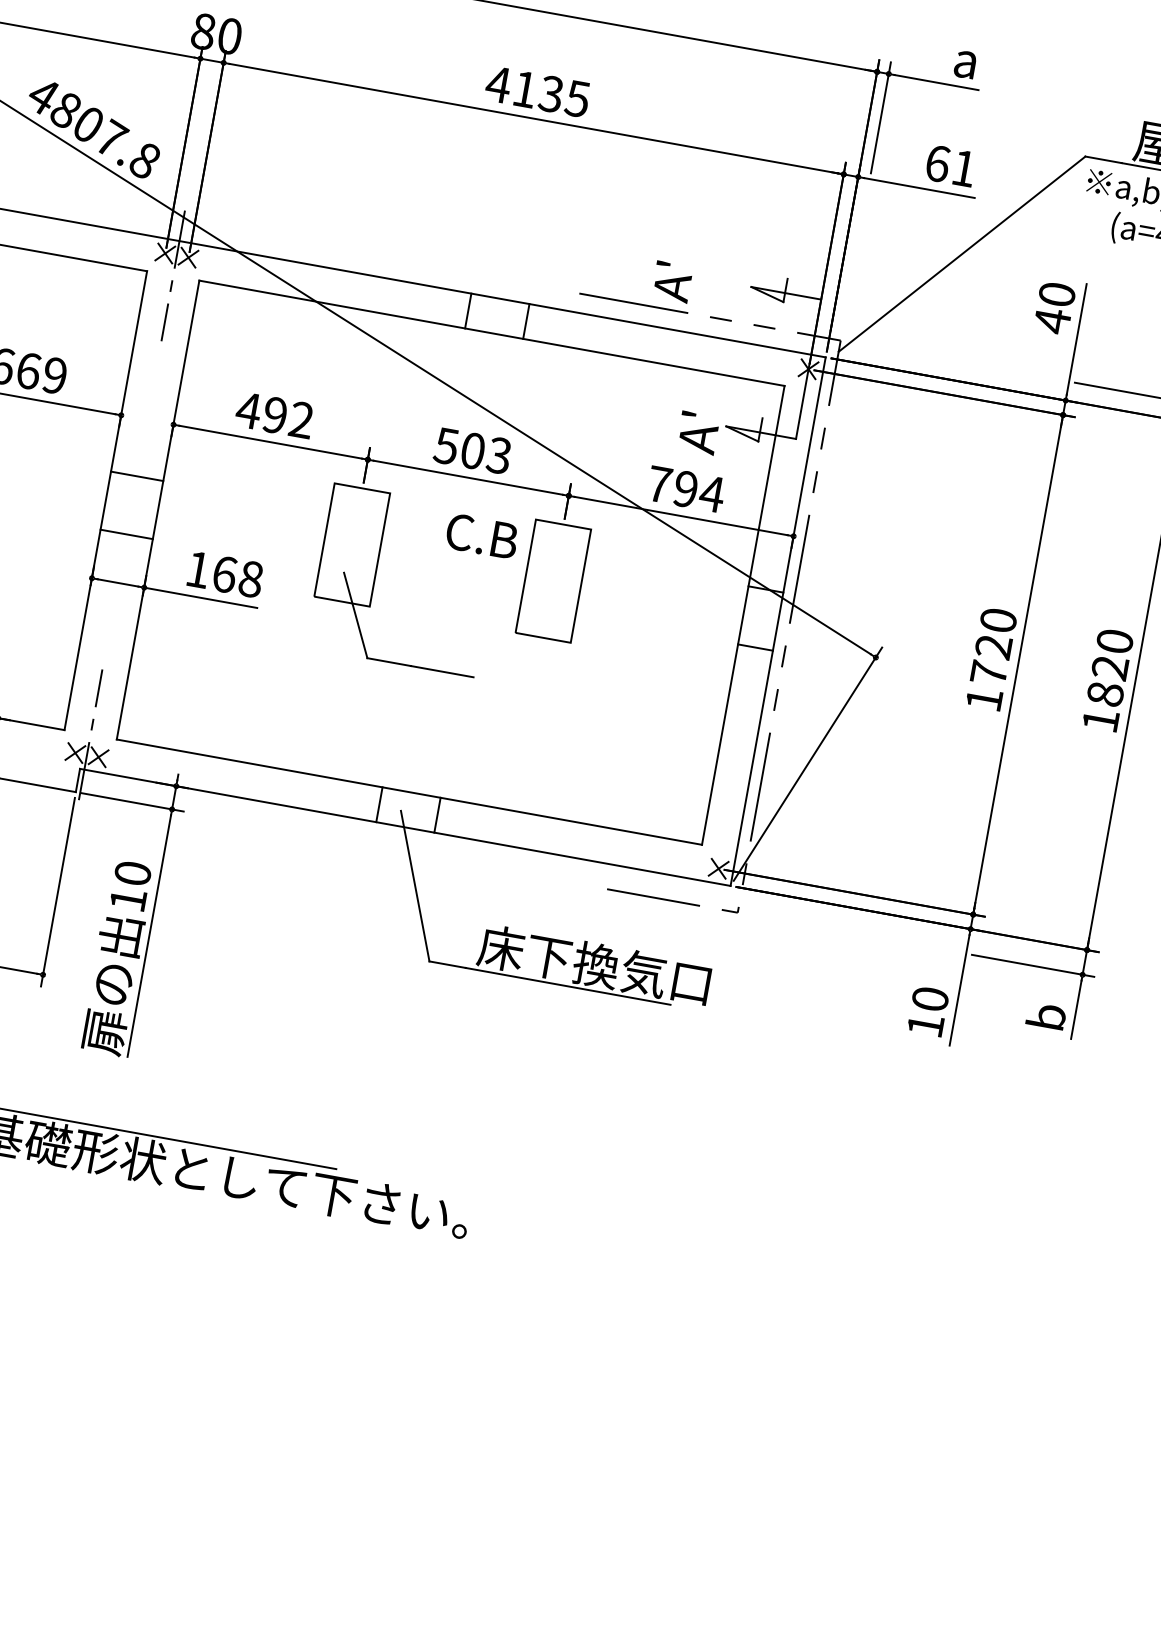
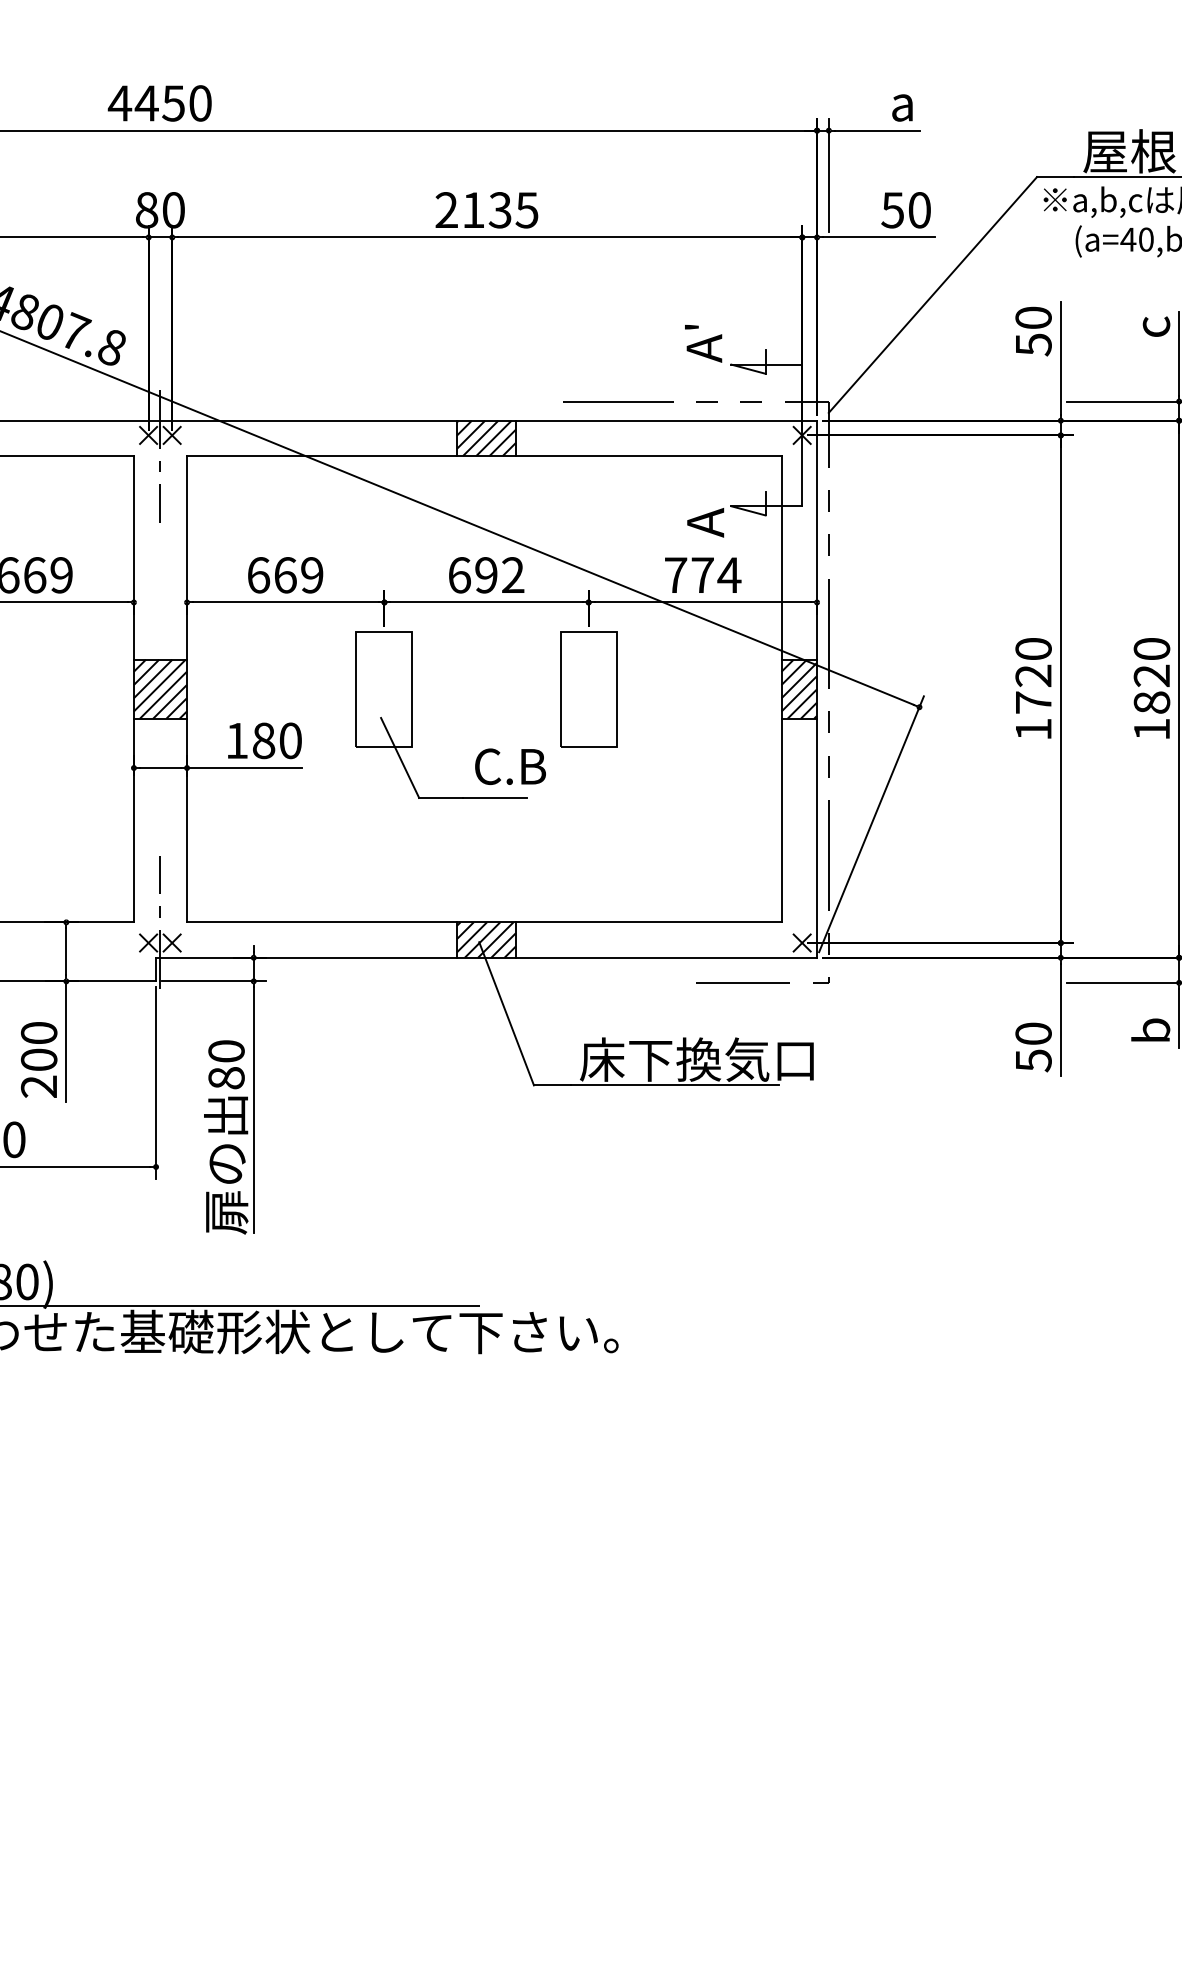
text: (498, 83) -> (446, 209), 4135 -> 2135
text: (950, 166) -> (905, 210), 61 -> 50
text: (672, 281) -> (703, 343), moved
hatch: (496, 316) -> (485, 438), added
text: (1052, 320) -> (1033, 344), 40 -> 50
text: (689, 413) -> (692, 500), A' -> A
text: (274, 415) -> (284, 575), 492 -> 669
text: (473, 451) -> (486, 575), 503 -> 692
text: (685, 489) -> (702, 575), 794 -> 774
hatch: (131, 504) -> (159, 688), added
text: (482, 536) -> (510, 766), moved
text: (238, 576) -> (277, 740), 168 -> 180
hatch: (760, 617) -> (798, 688), added
hatch: (407, 809) -> (485, 939), added
text: (128, 900) -> (226, 1078), 10 -> 80
text: (925, 1025) -> (1033, 1060), 10 -> 50

